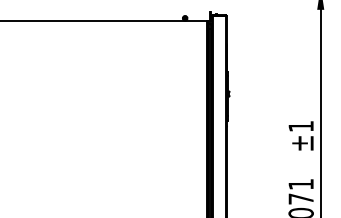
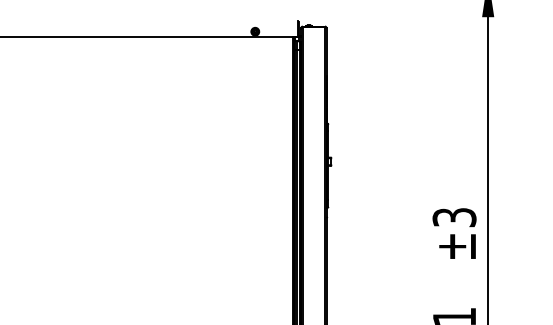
text: (300, 126) -> (453, 217), ±1 -> ±3

